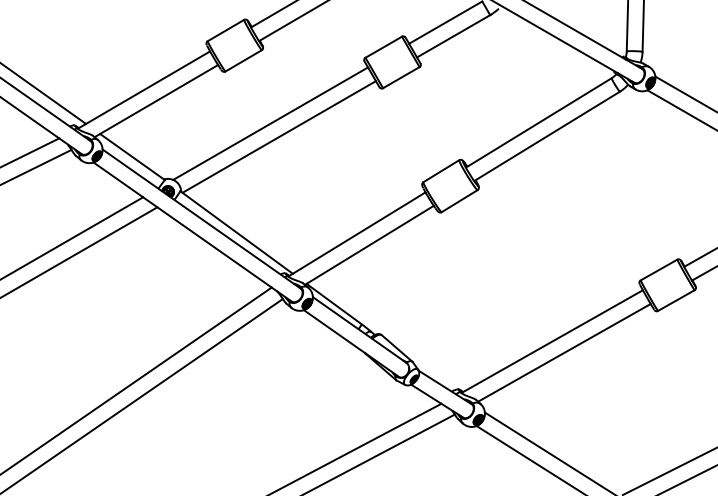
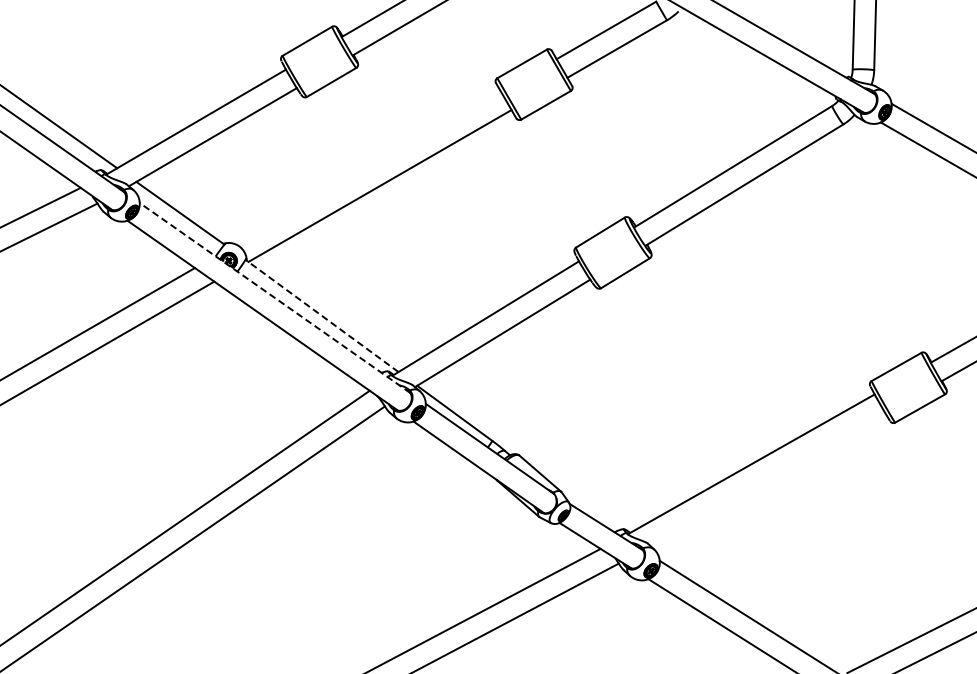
line: (270, 123) -> (367, 167), removed
line: (201, 218) -> (274, 297), solid -> dashed
line: (236, 232) -> (322, 315), solid -> dashed
line: (564, 352) -> (767, 479), removed

